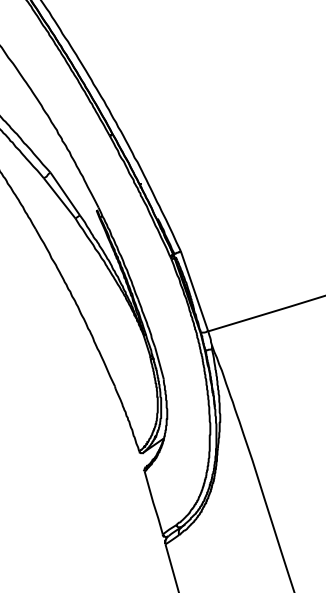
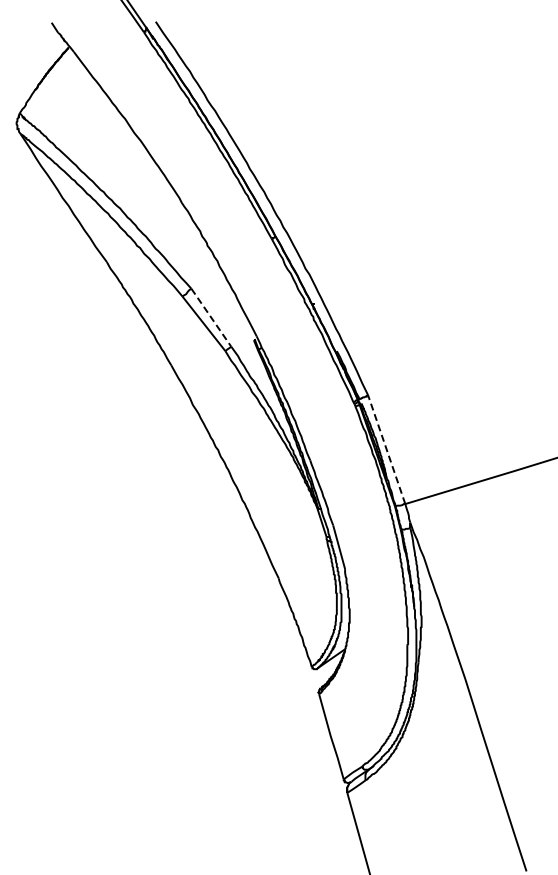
line: (65, 194) -> (211, 318), solid -> dashed
line: (194, 291) -> (386, 449), solid -> dashed

